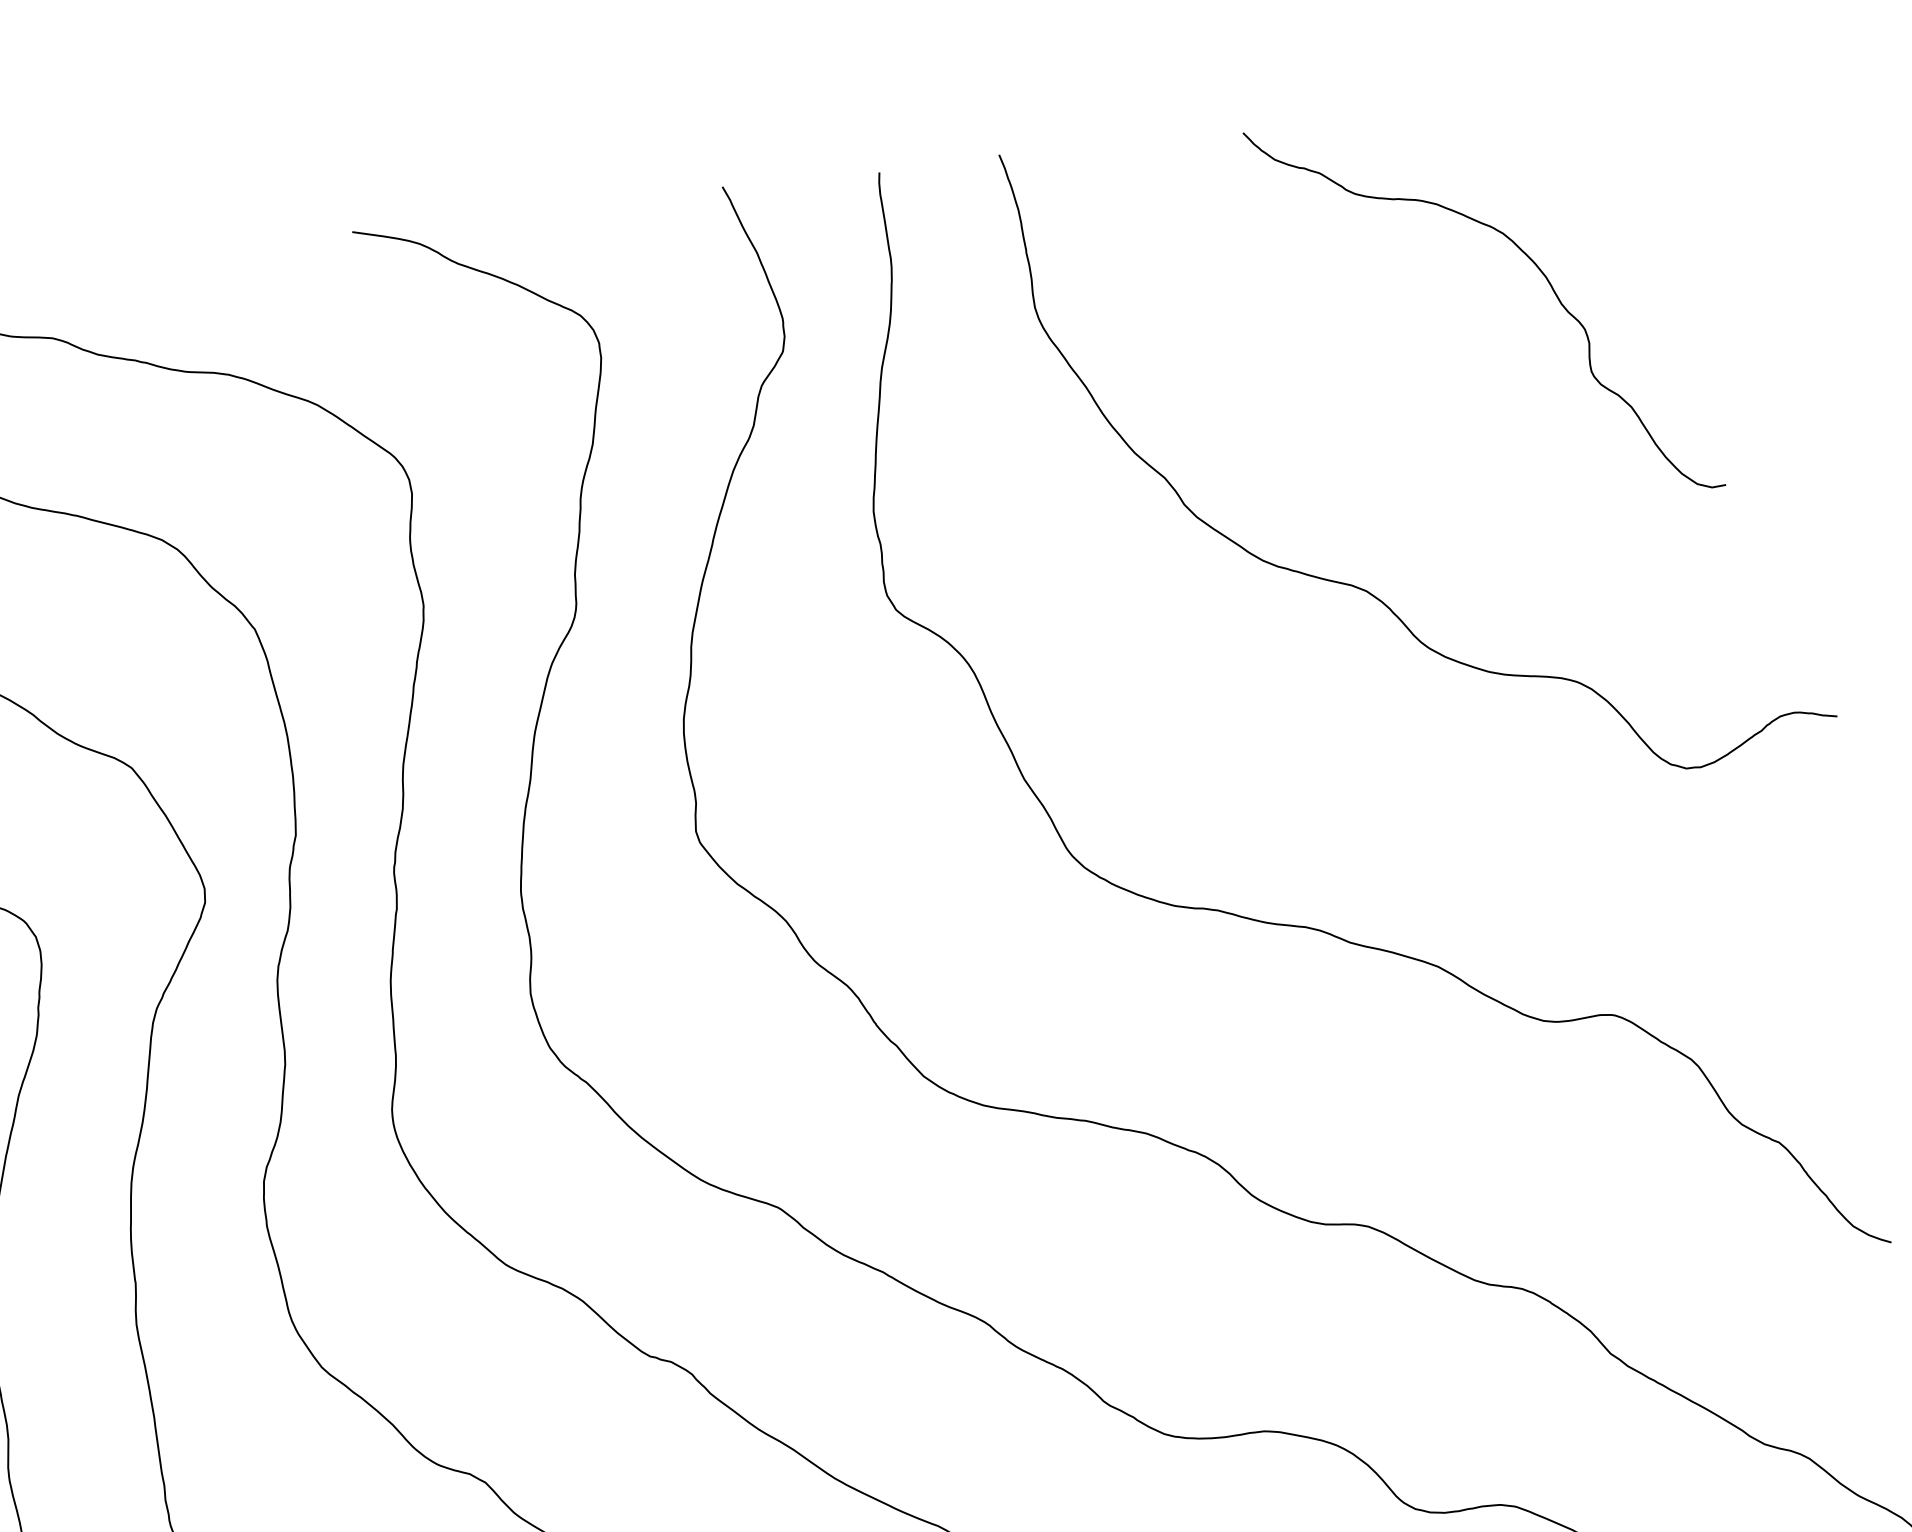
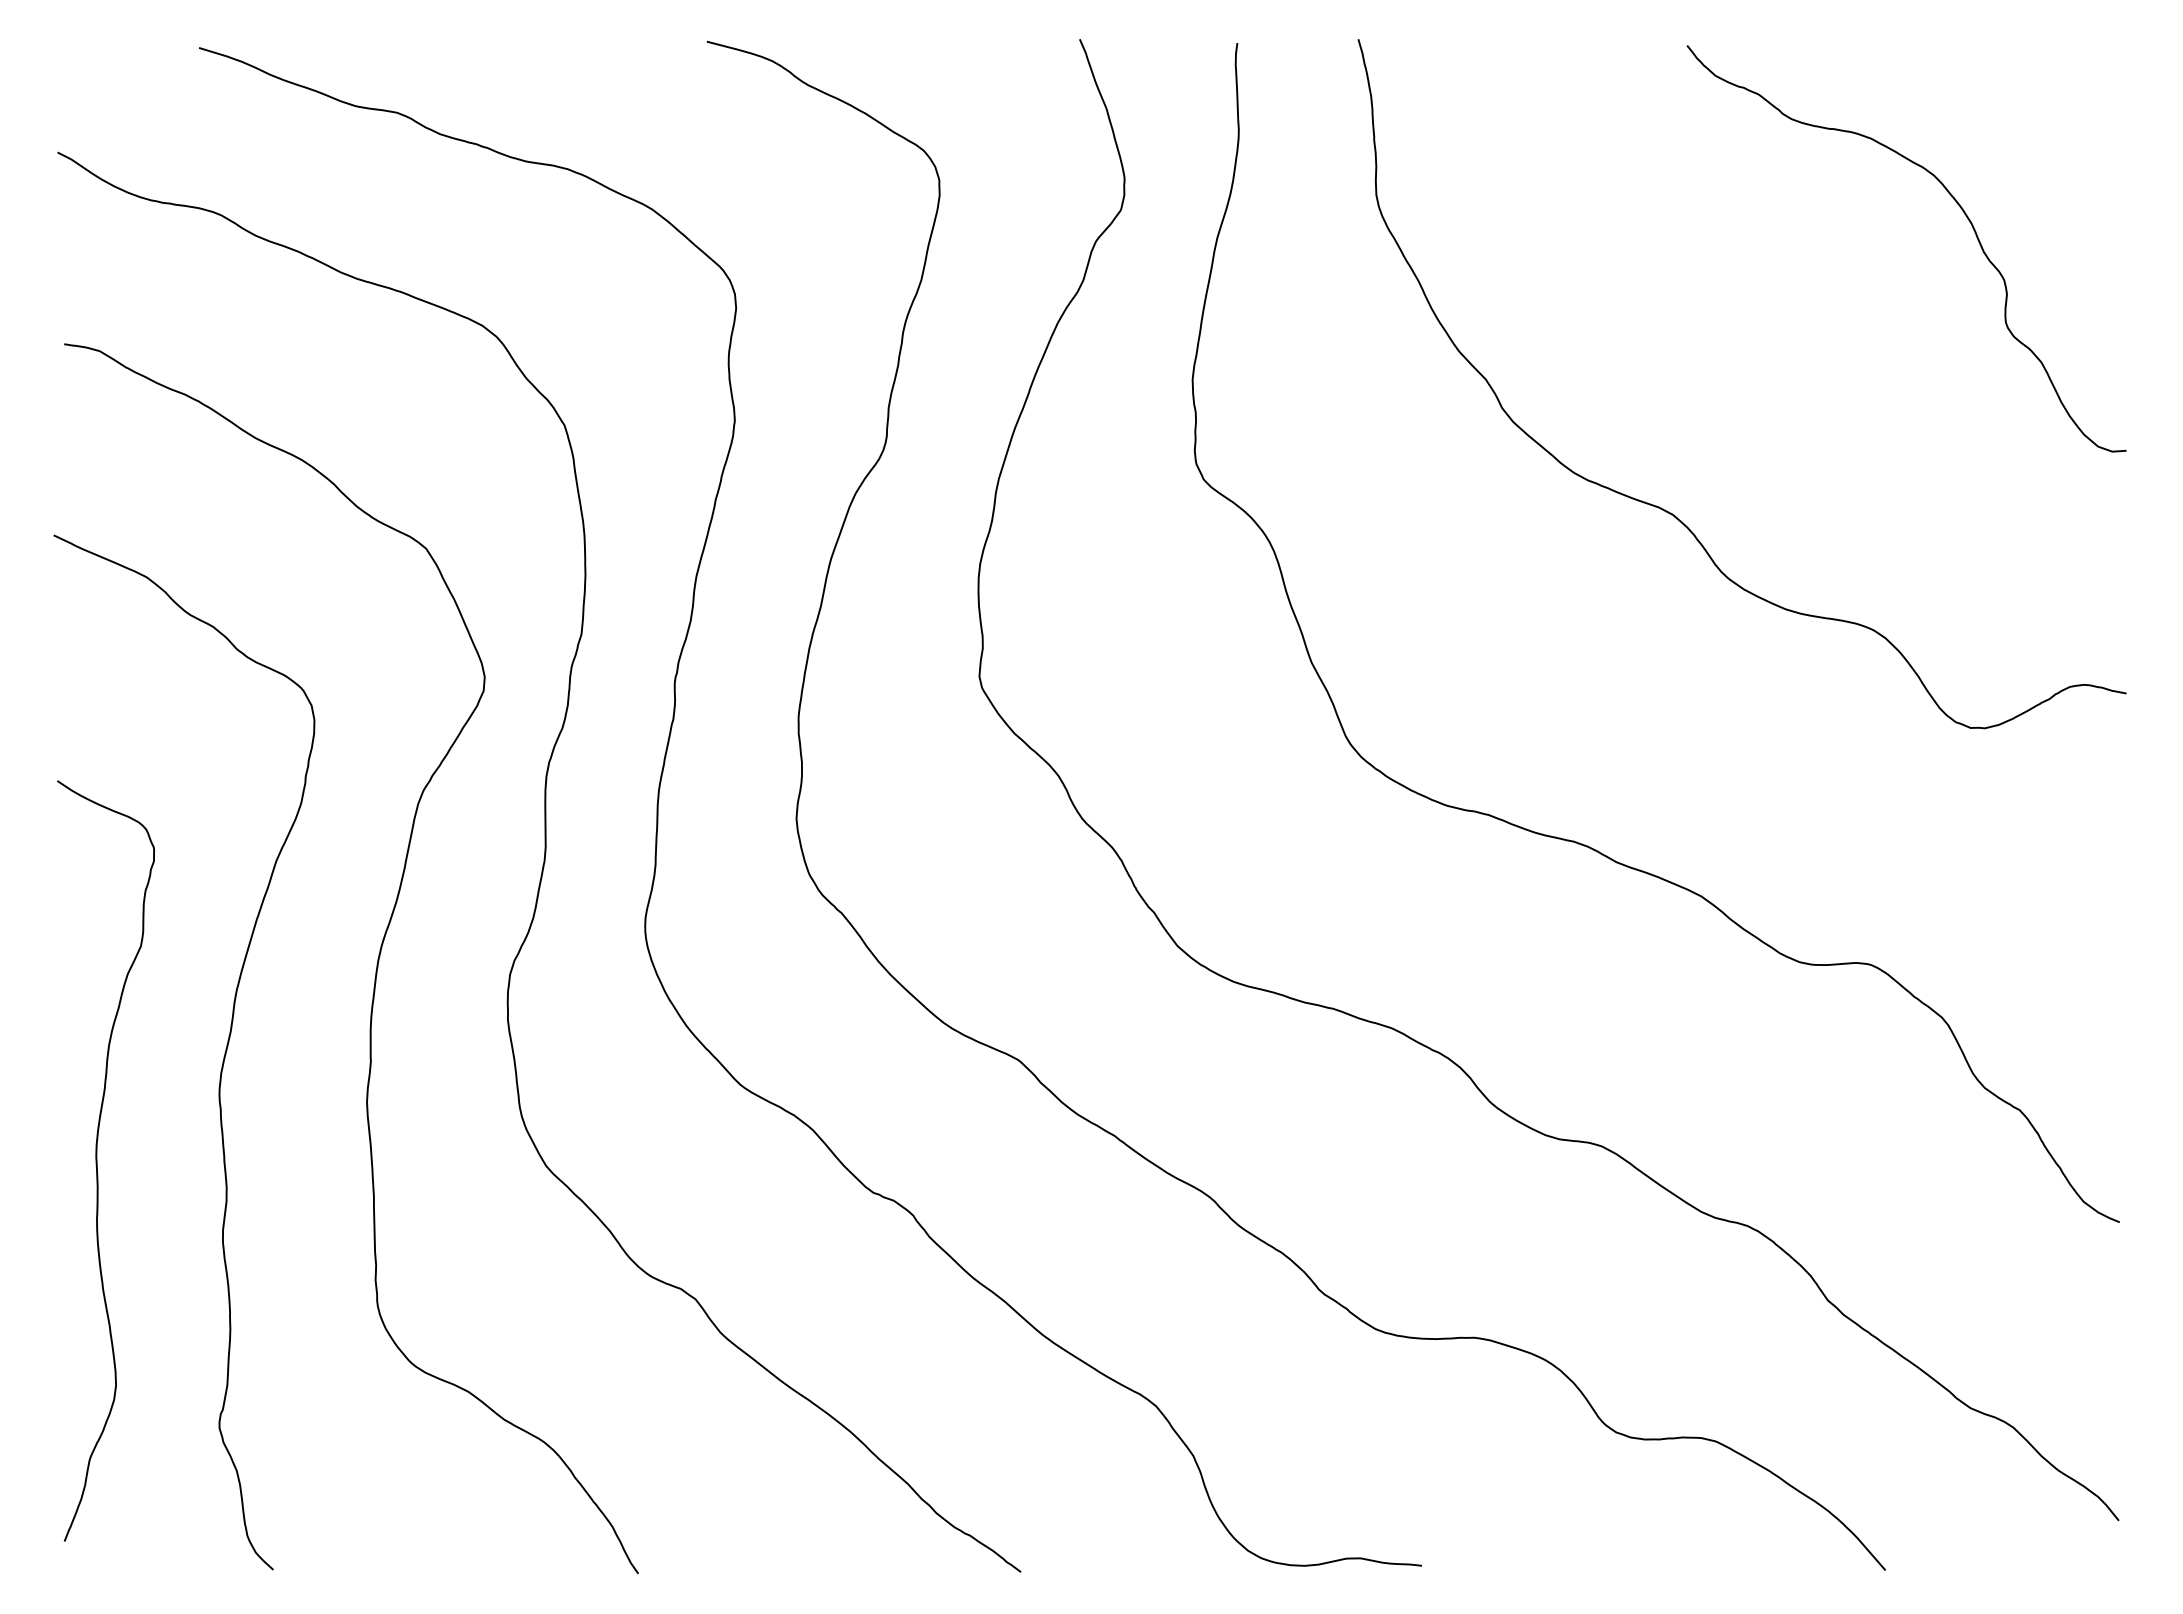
curve: (1535, 266) -> (1962, 211), moved

